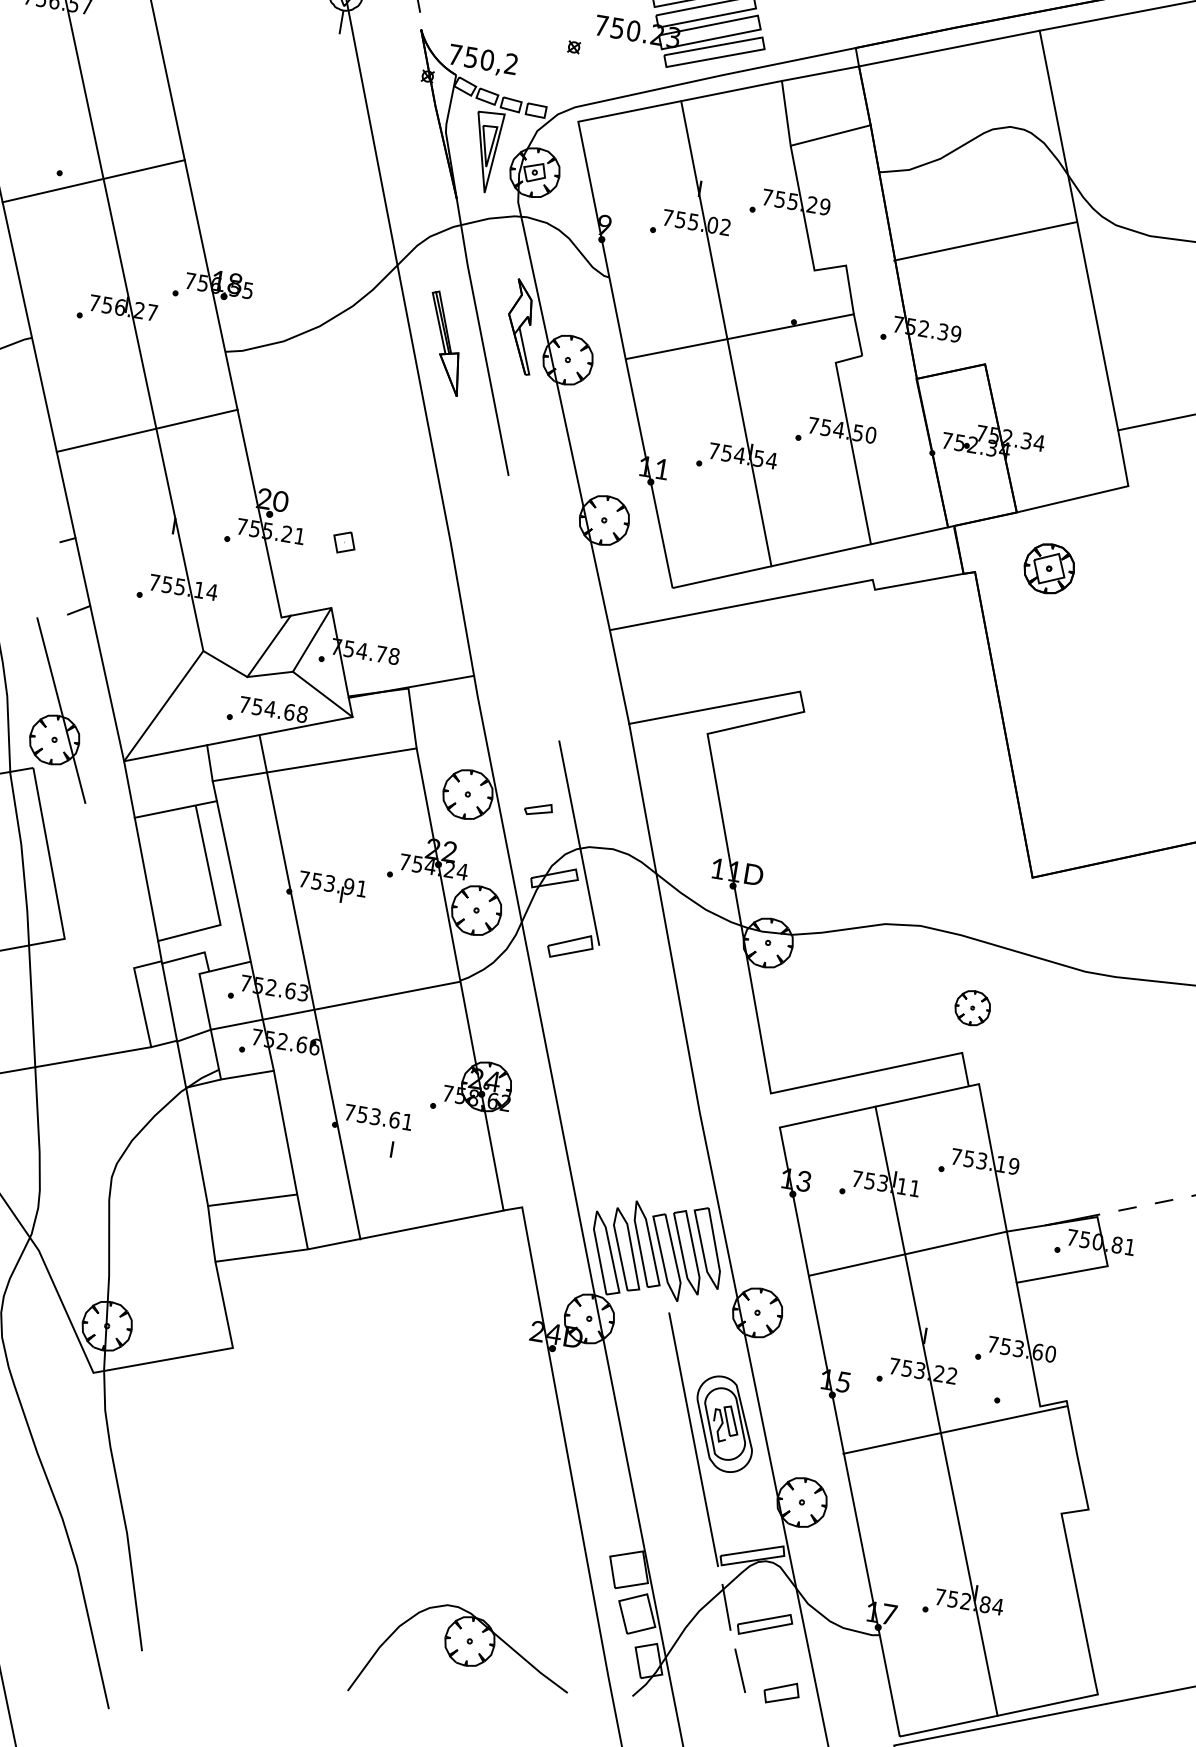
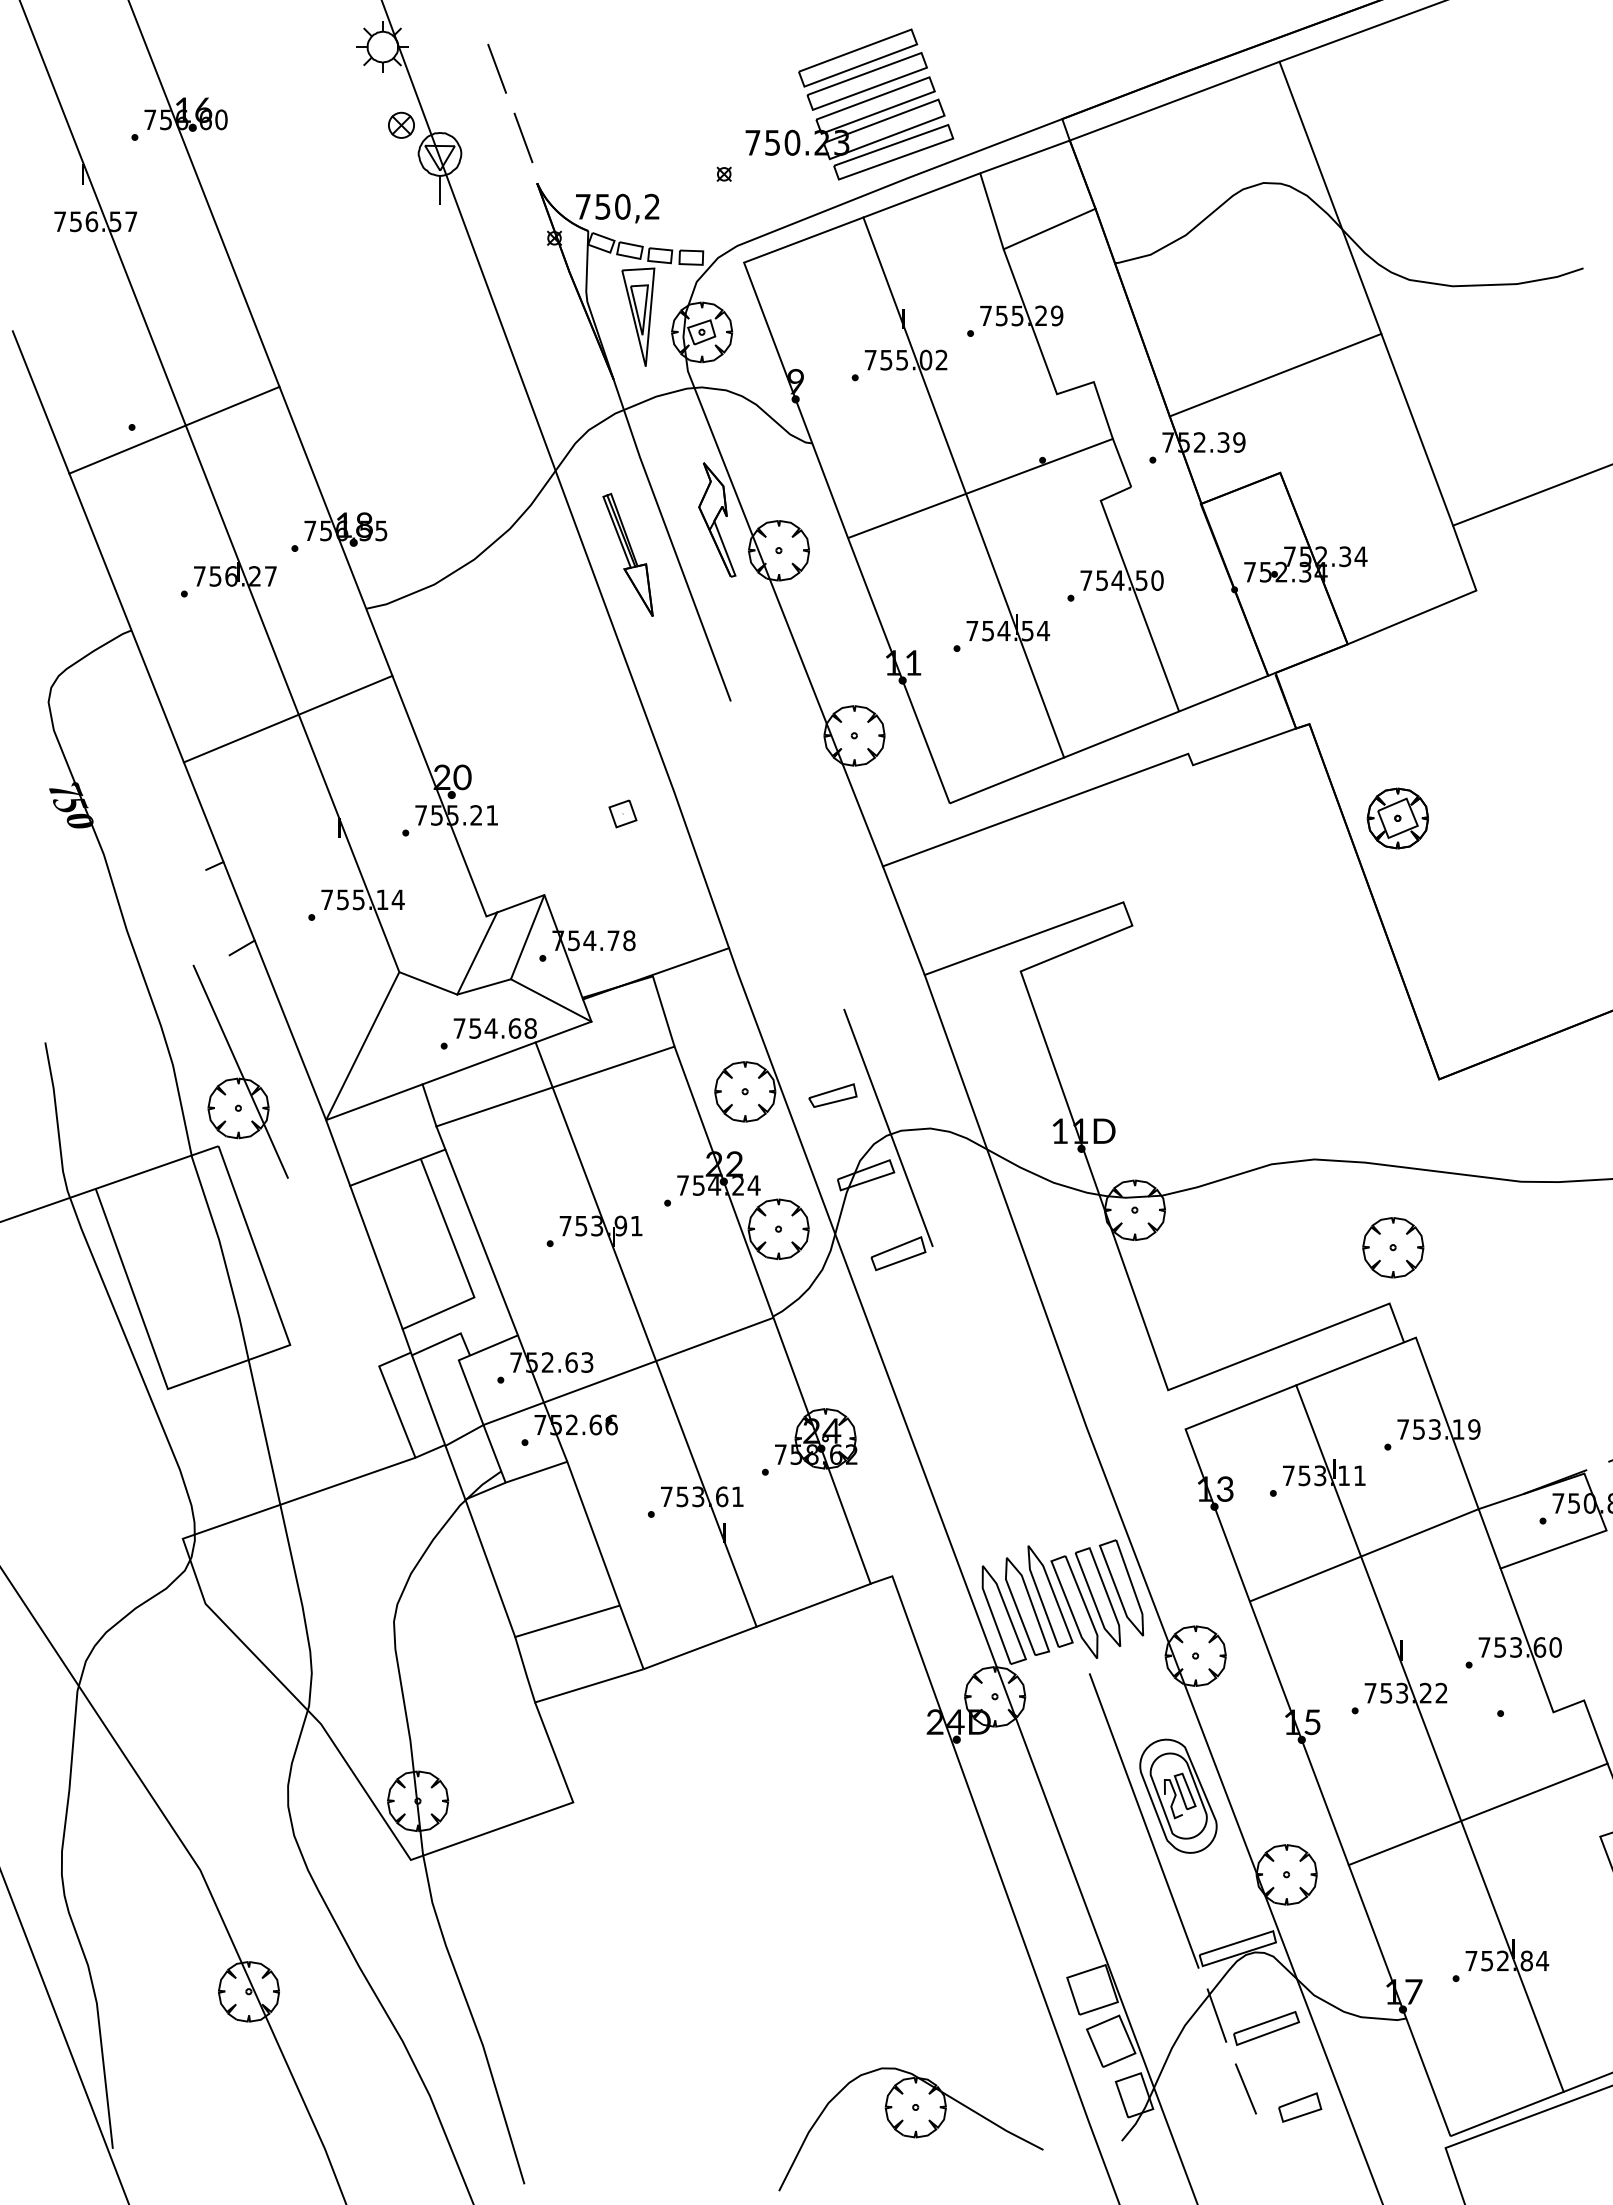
line: (985, 240) -> (1275, 374), moved
part: (344, 542) -> (622, 813), moved
part: (1048, 568) -> (1397, 818), moved
part: (538, 809) -> (832, 1095), size x1.43
line: (309, 987) -> (645, 1334), moved
part: (972, 1007) -> (1393, 1247), size x1.43
line: (954, 1430) -> (1477, 1814), moved

